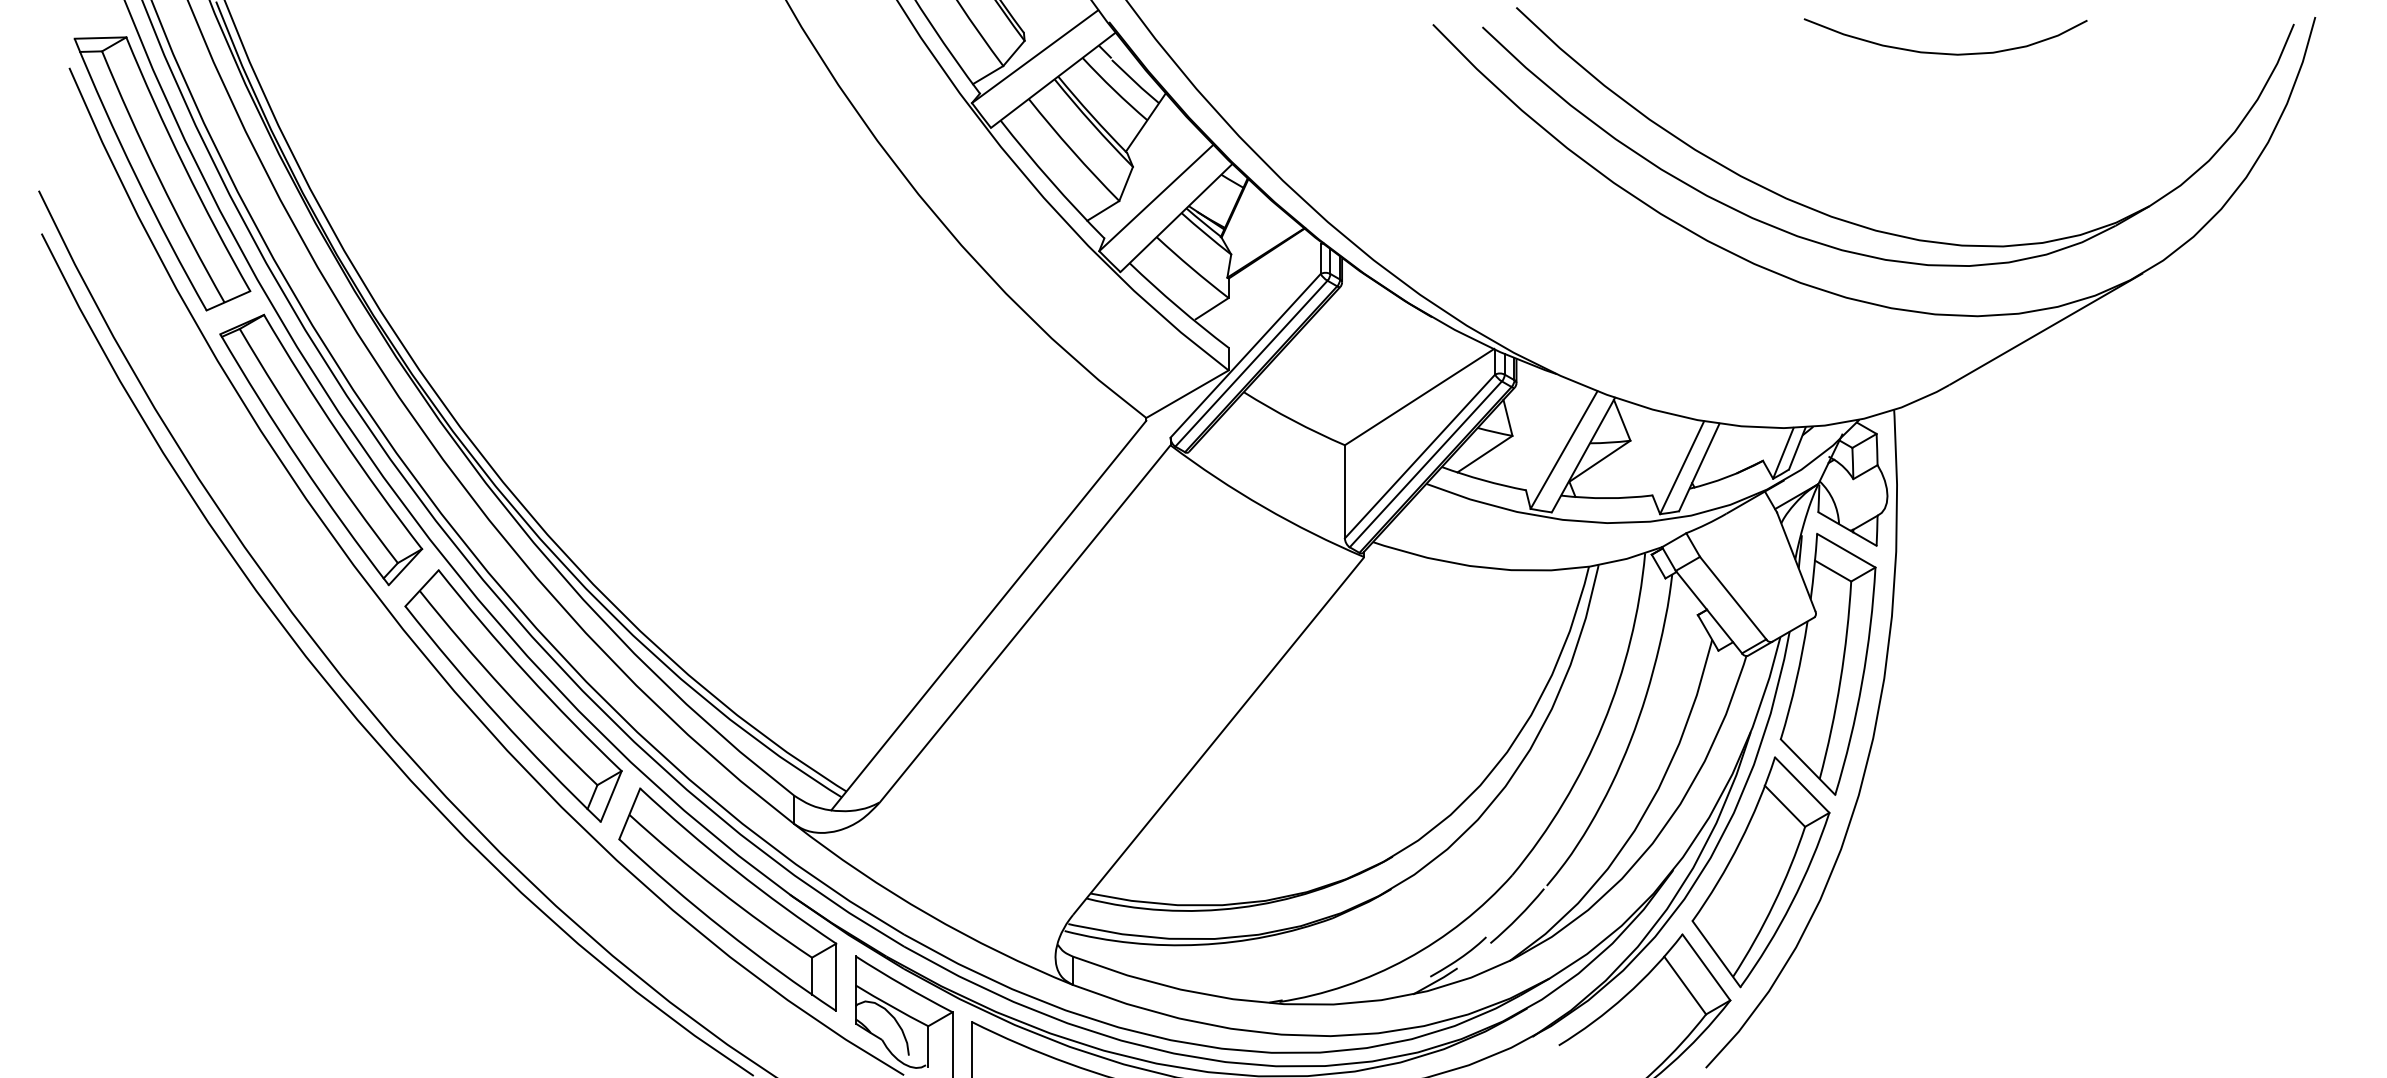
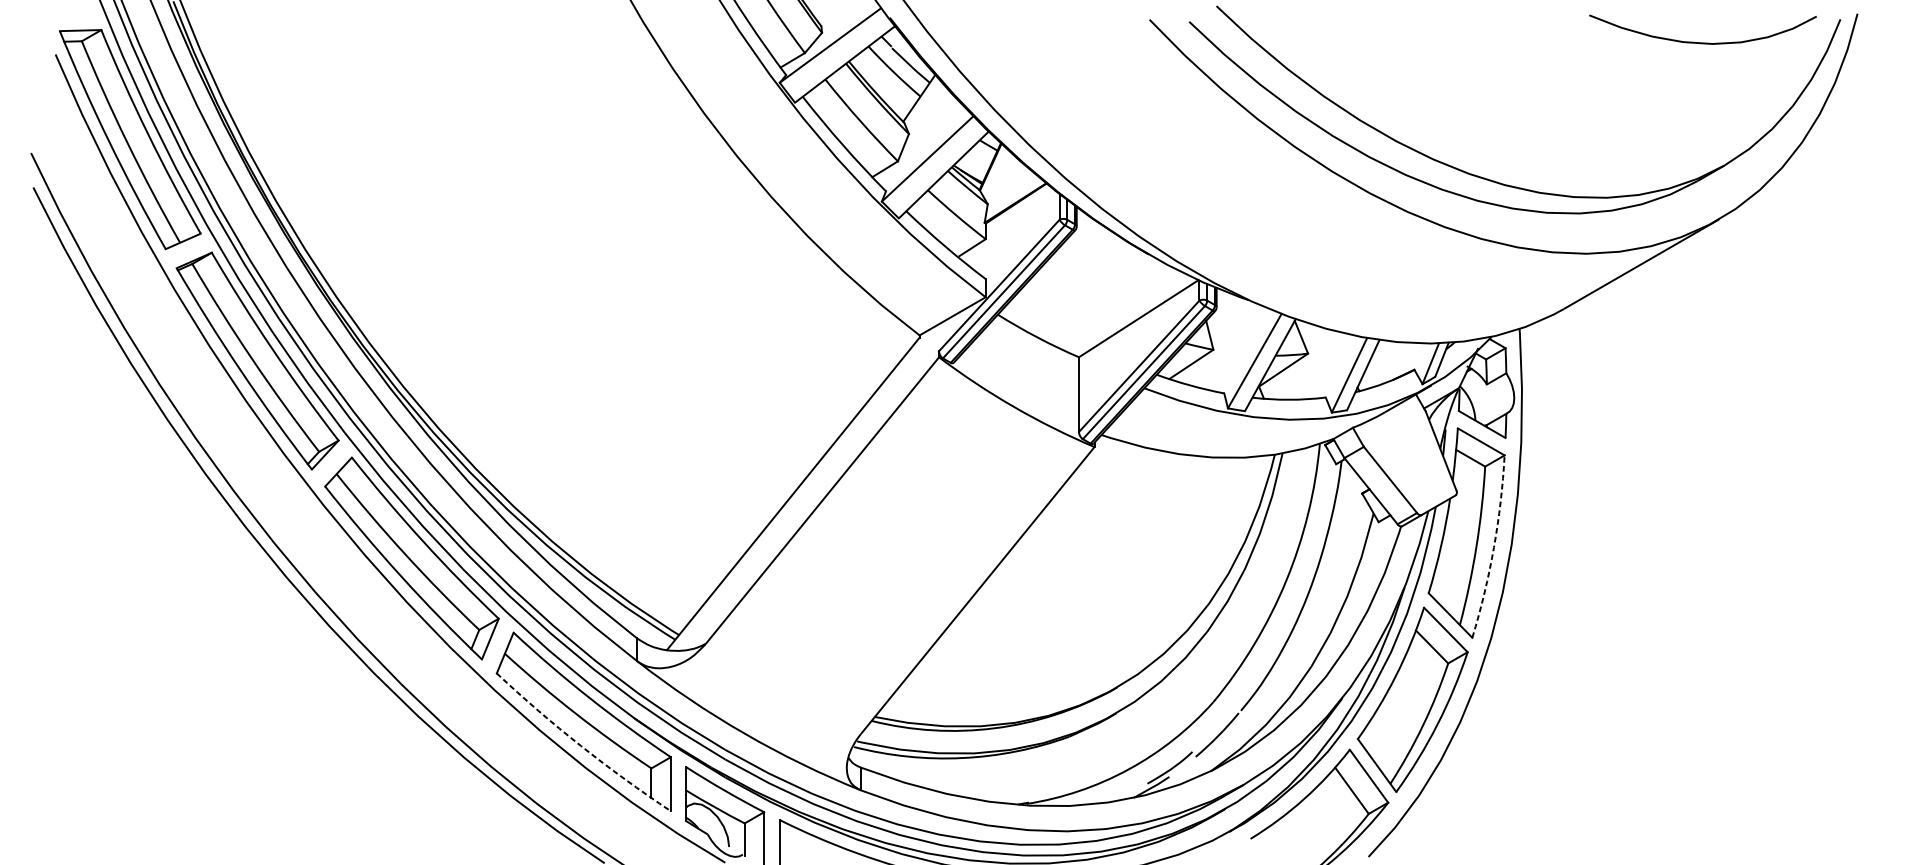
curve: (1943, 52) -> (1701, 42), moved
arc: (1862, 682) -> (1494, 547), solid -> dashed
arc: (724, 929) -> (581, 745), solid -> dashed

